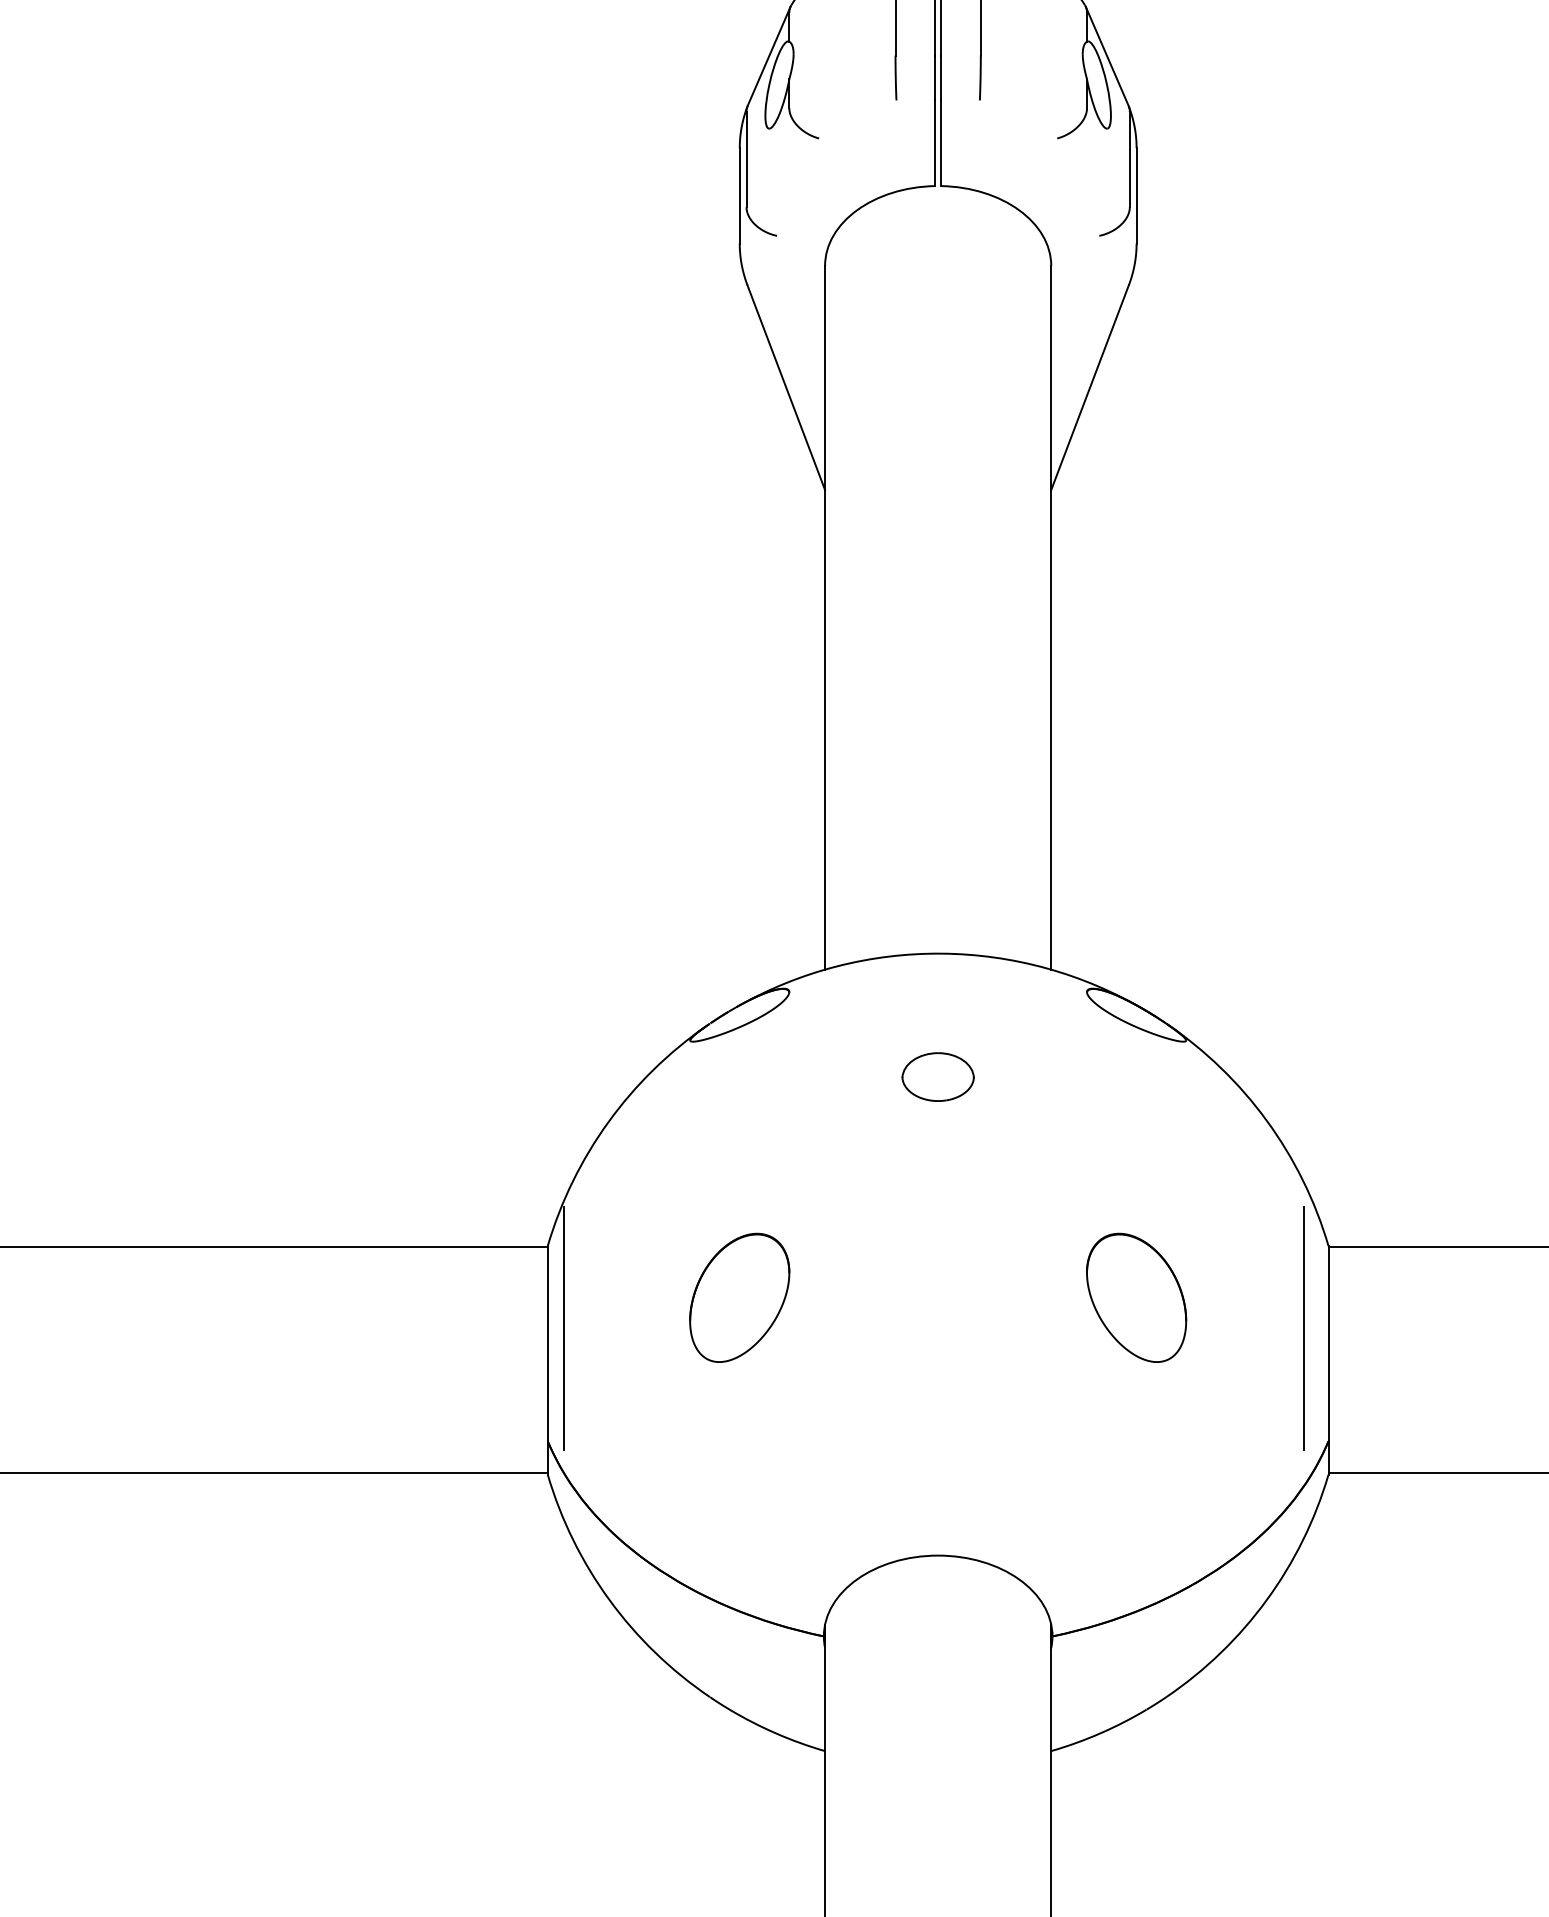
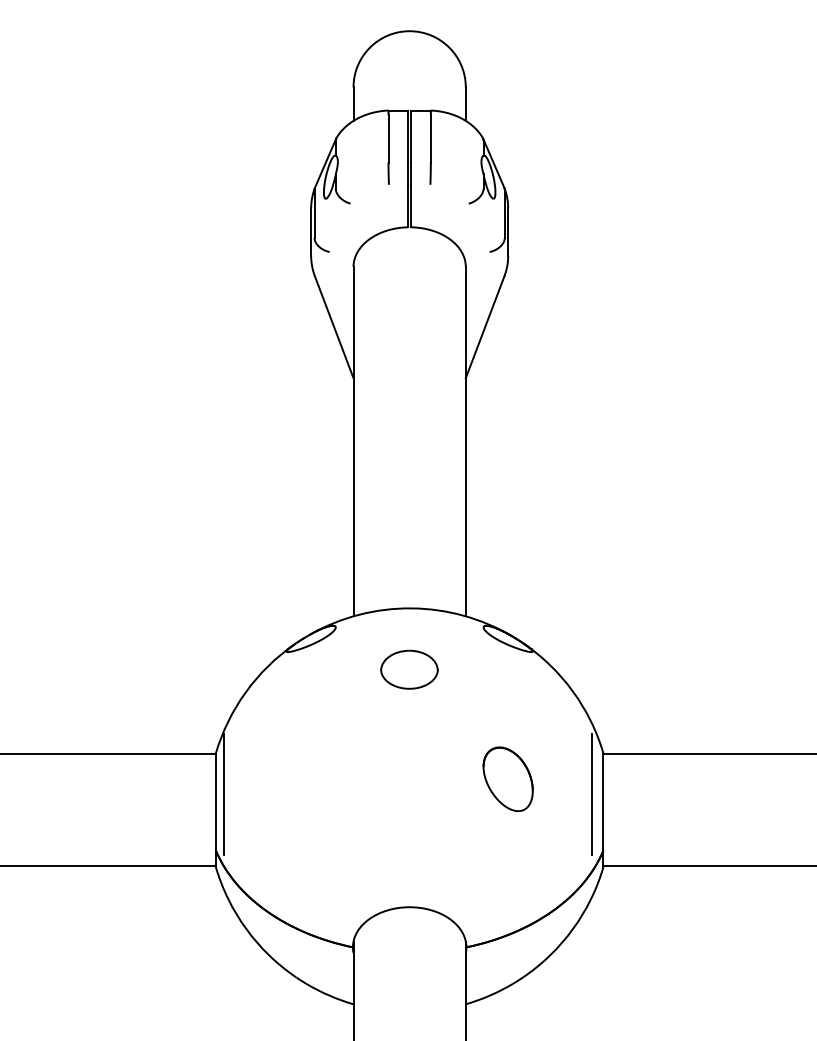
part: (937, 1076) -> (409, 669), size x1.6
part: (738, 1296) -> (310, 778), removed

